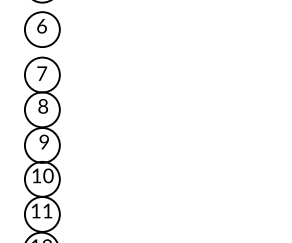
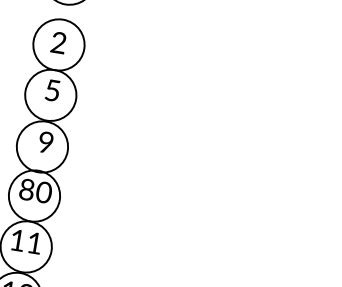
text: (42, 73) -> (59, 42), 7 -> 2
text: (43, 106) -> (53, 90), 8 -> 5
text: (36, 175) -> (26, 189), 10 -> 80

